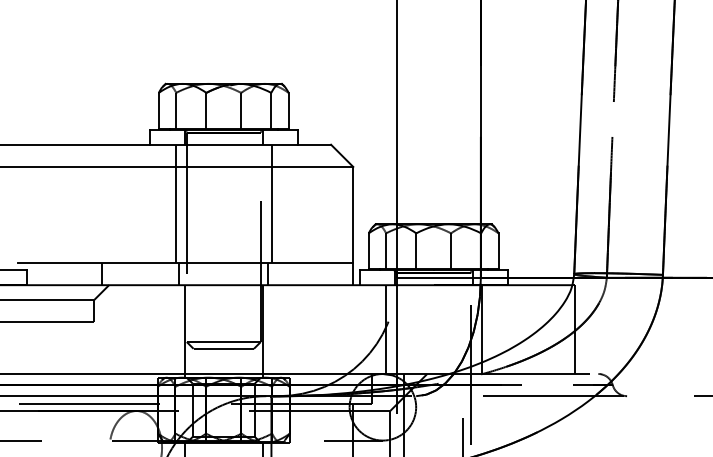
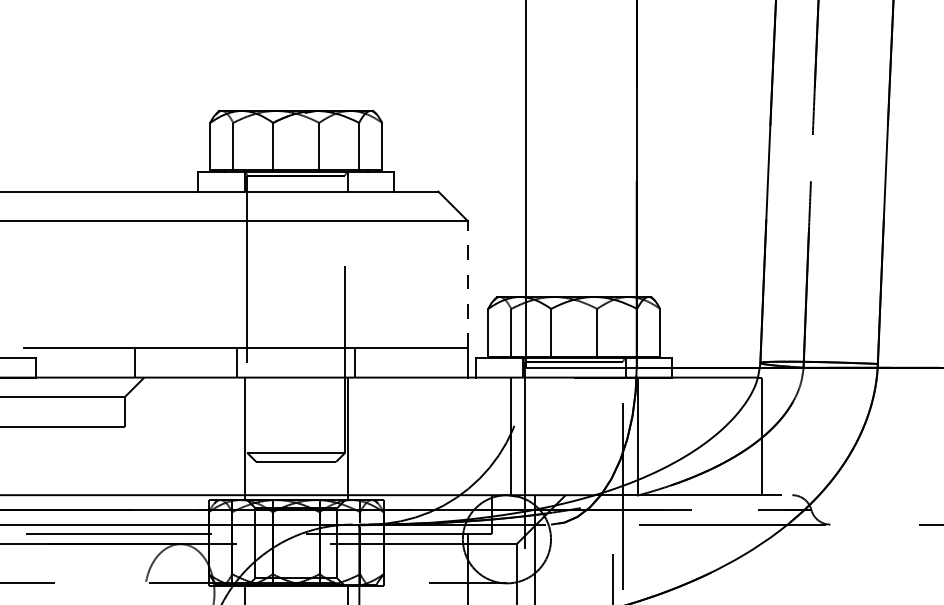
line: (175, 203) -> (232, 269), removed
line: (271, 203) -> (359, 269), removed
line: (353, 214) -> (468, 283), solid -> dashed

